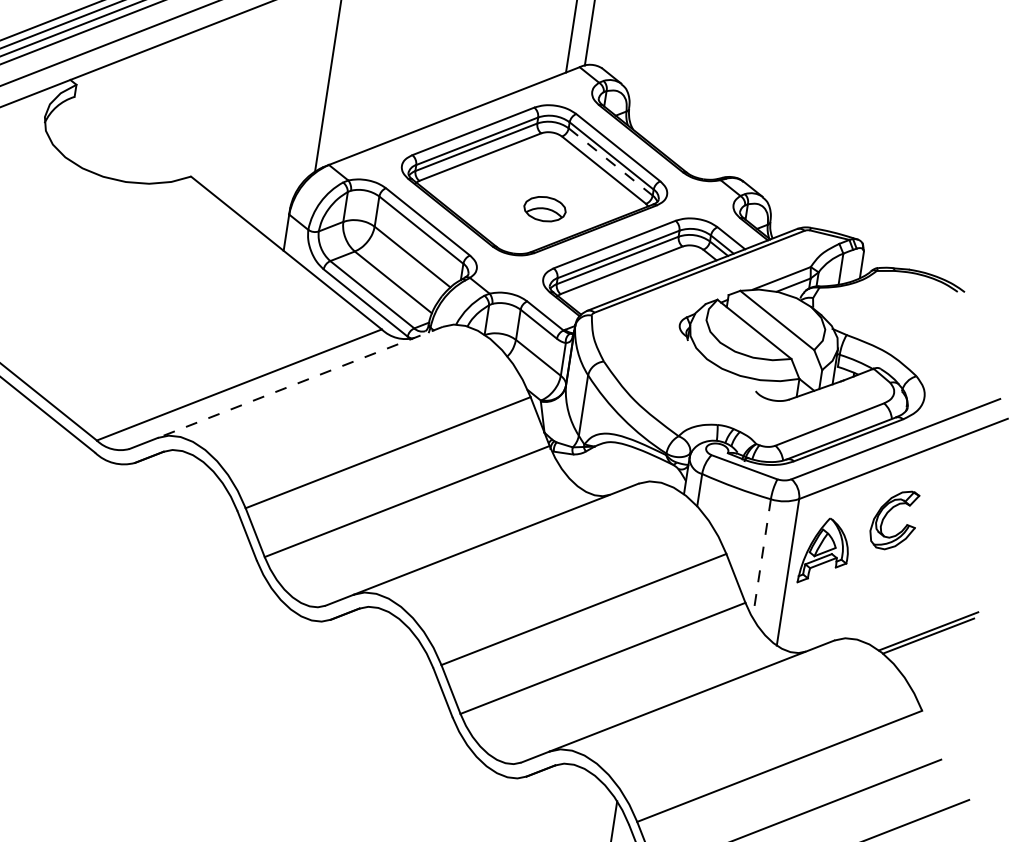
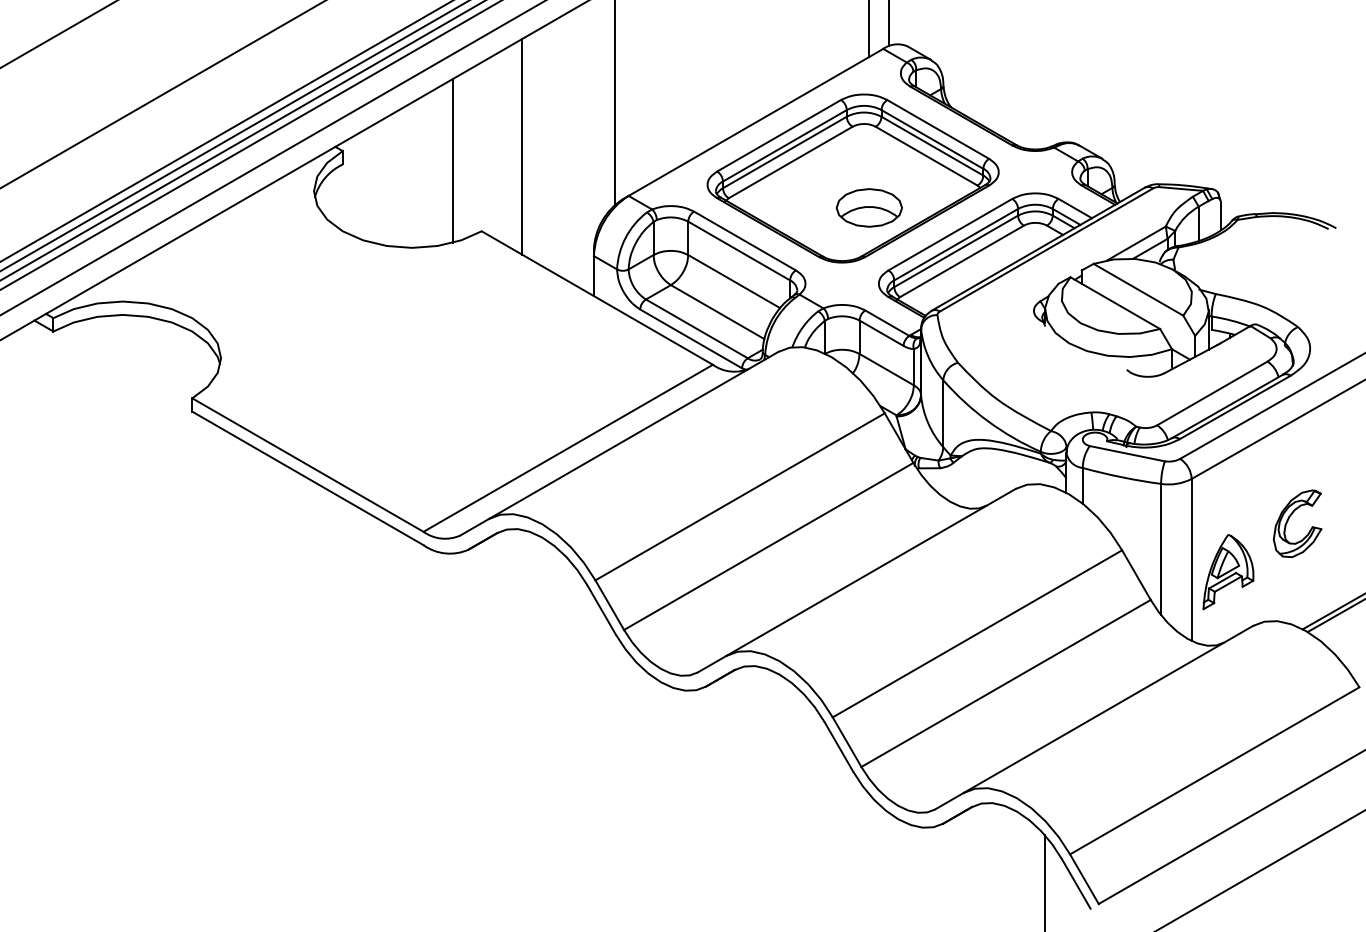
line: (239, 105) -> (522, 146), added
line: (174, 108) -> (452, 160), added
line: (610, 162) -> (932, 146), dashed -> solid
part: (544, 208) -> (868, 207), size x1.43
line: (300, 382) -> (633, 435), dashed -> solid
part: (887, 514) -> (1289, 519), moved
part: (825, 552) -> (1228, 572), moved
line: (762, 558) -> (1161, 549), dashed -> solid

